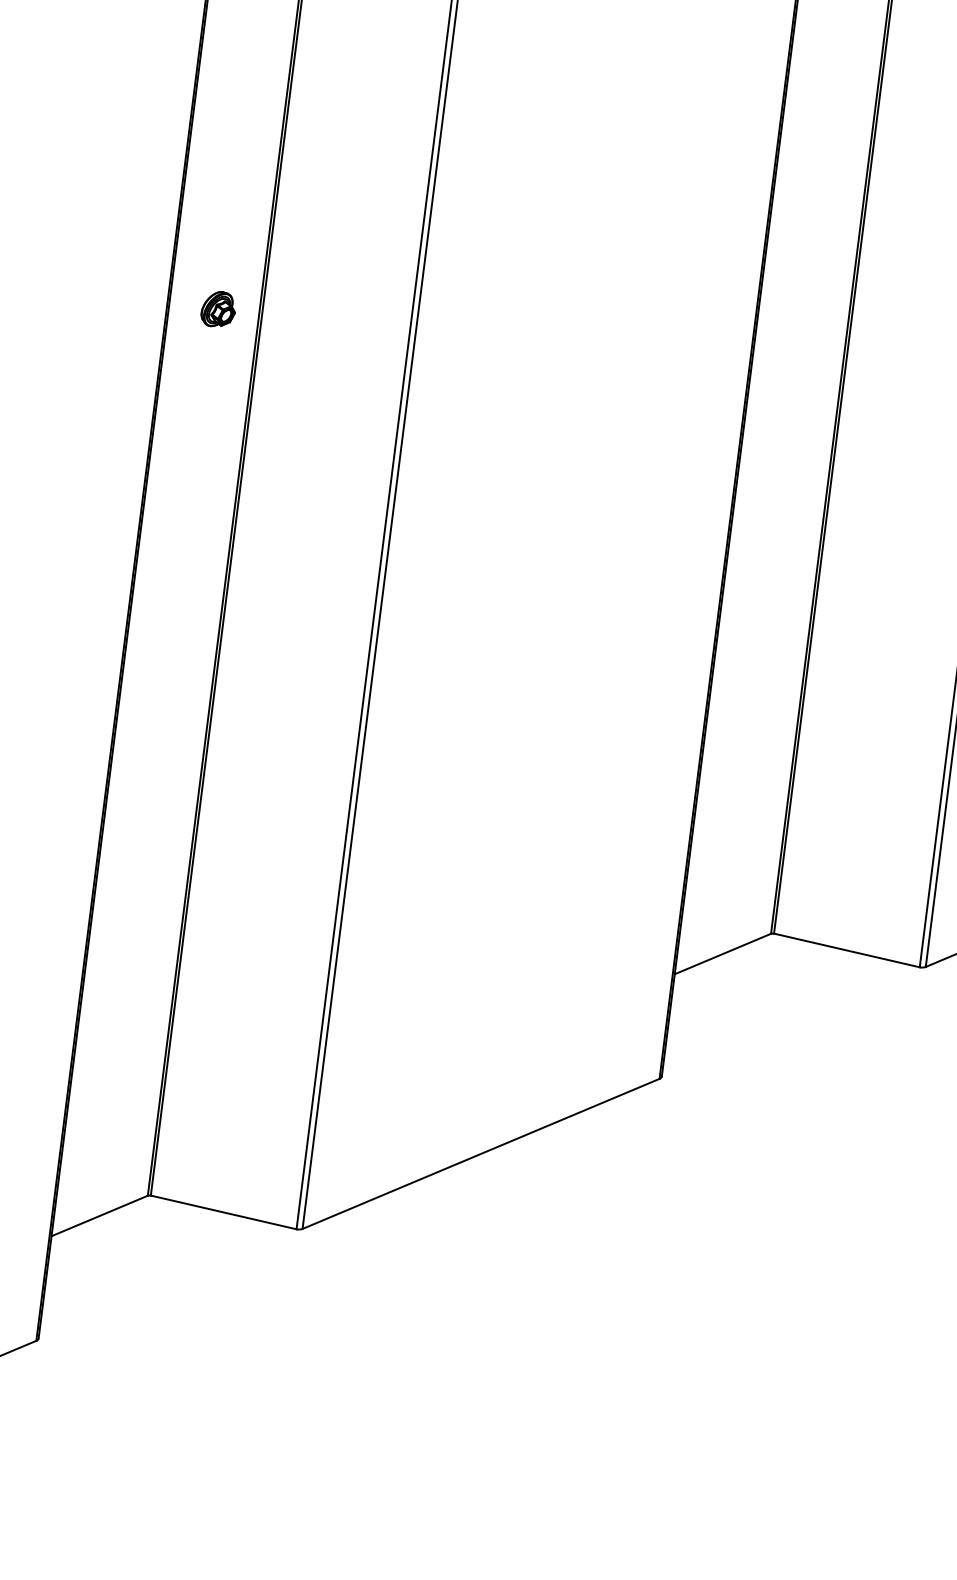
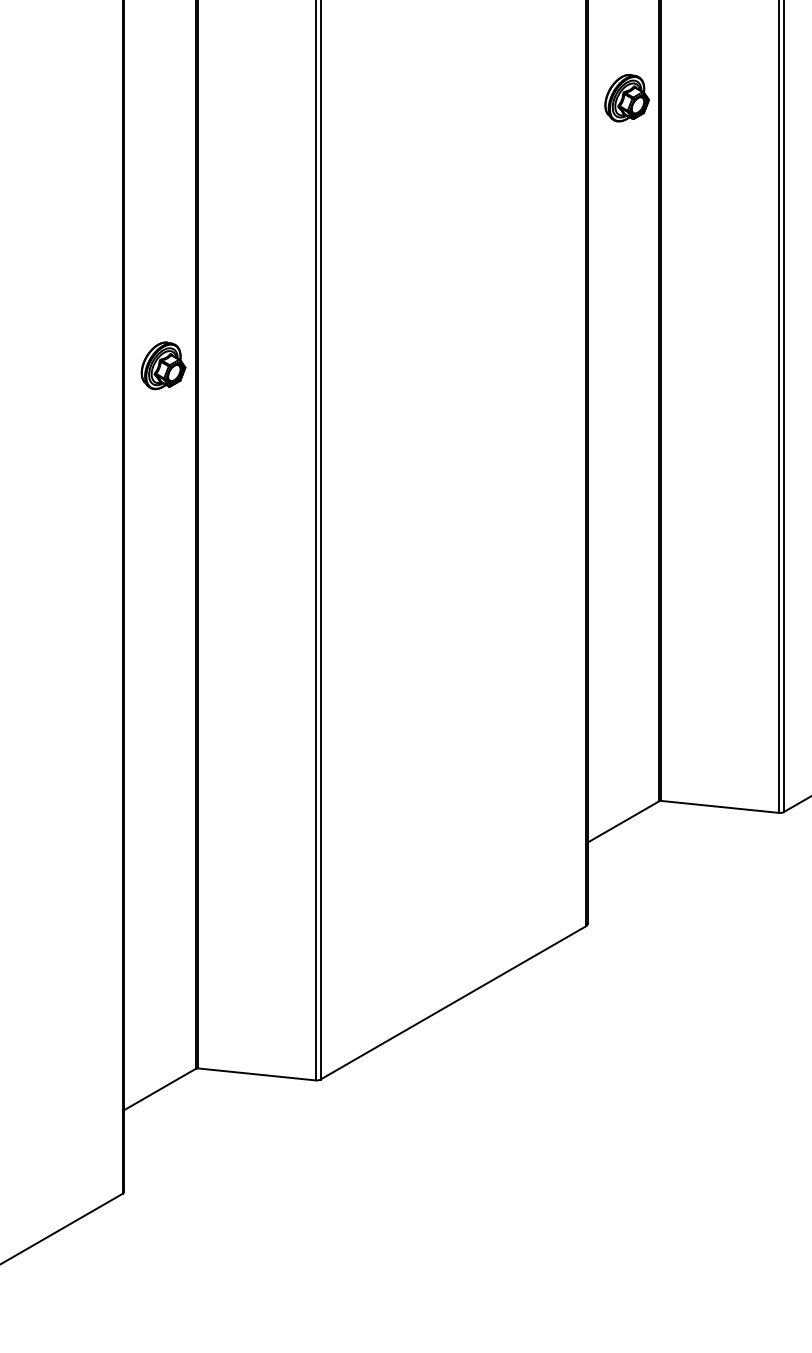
part: (841, 46) -> (626, 97), added
part: (218, 308) -> (163, 365), size x1.67

